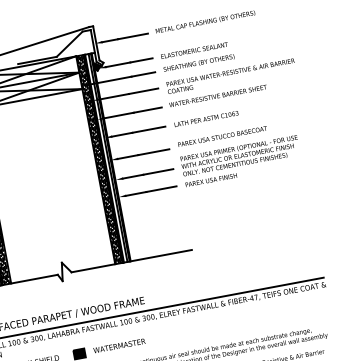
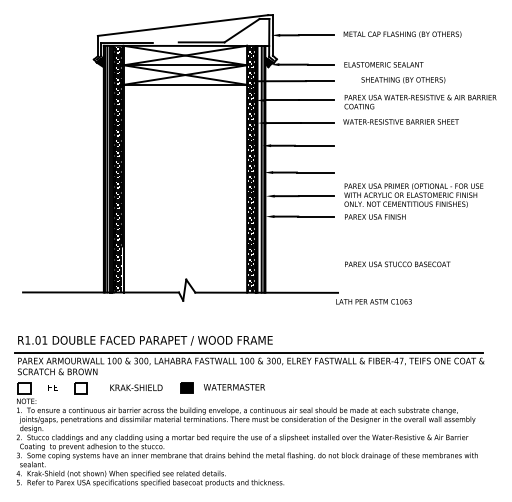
text: (199, 63) -> (403, 80), moved
text: (206, 118) -> (373, 301), moved
text: (222, 136) -> (397, 264), moved

